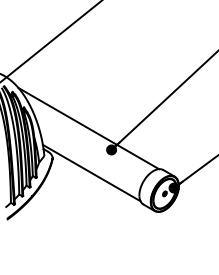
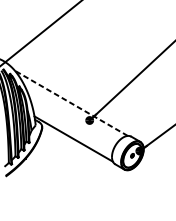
line: (88, 128) -> (71, 103), solid -> dashed

